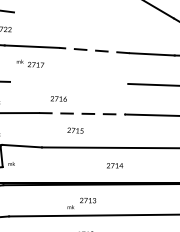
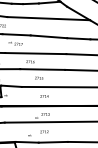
line: (93, 15) -> (48, 18), added
line: (93, 49) -> (48, 36), dashed -> solid
line: (68, 82) -> (35, 53), added
line: (83, 113) -> (43, 69), dashed -> solid
text: (114, 165) -> (44, 96), moved

